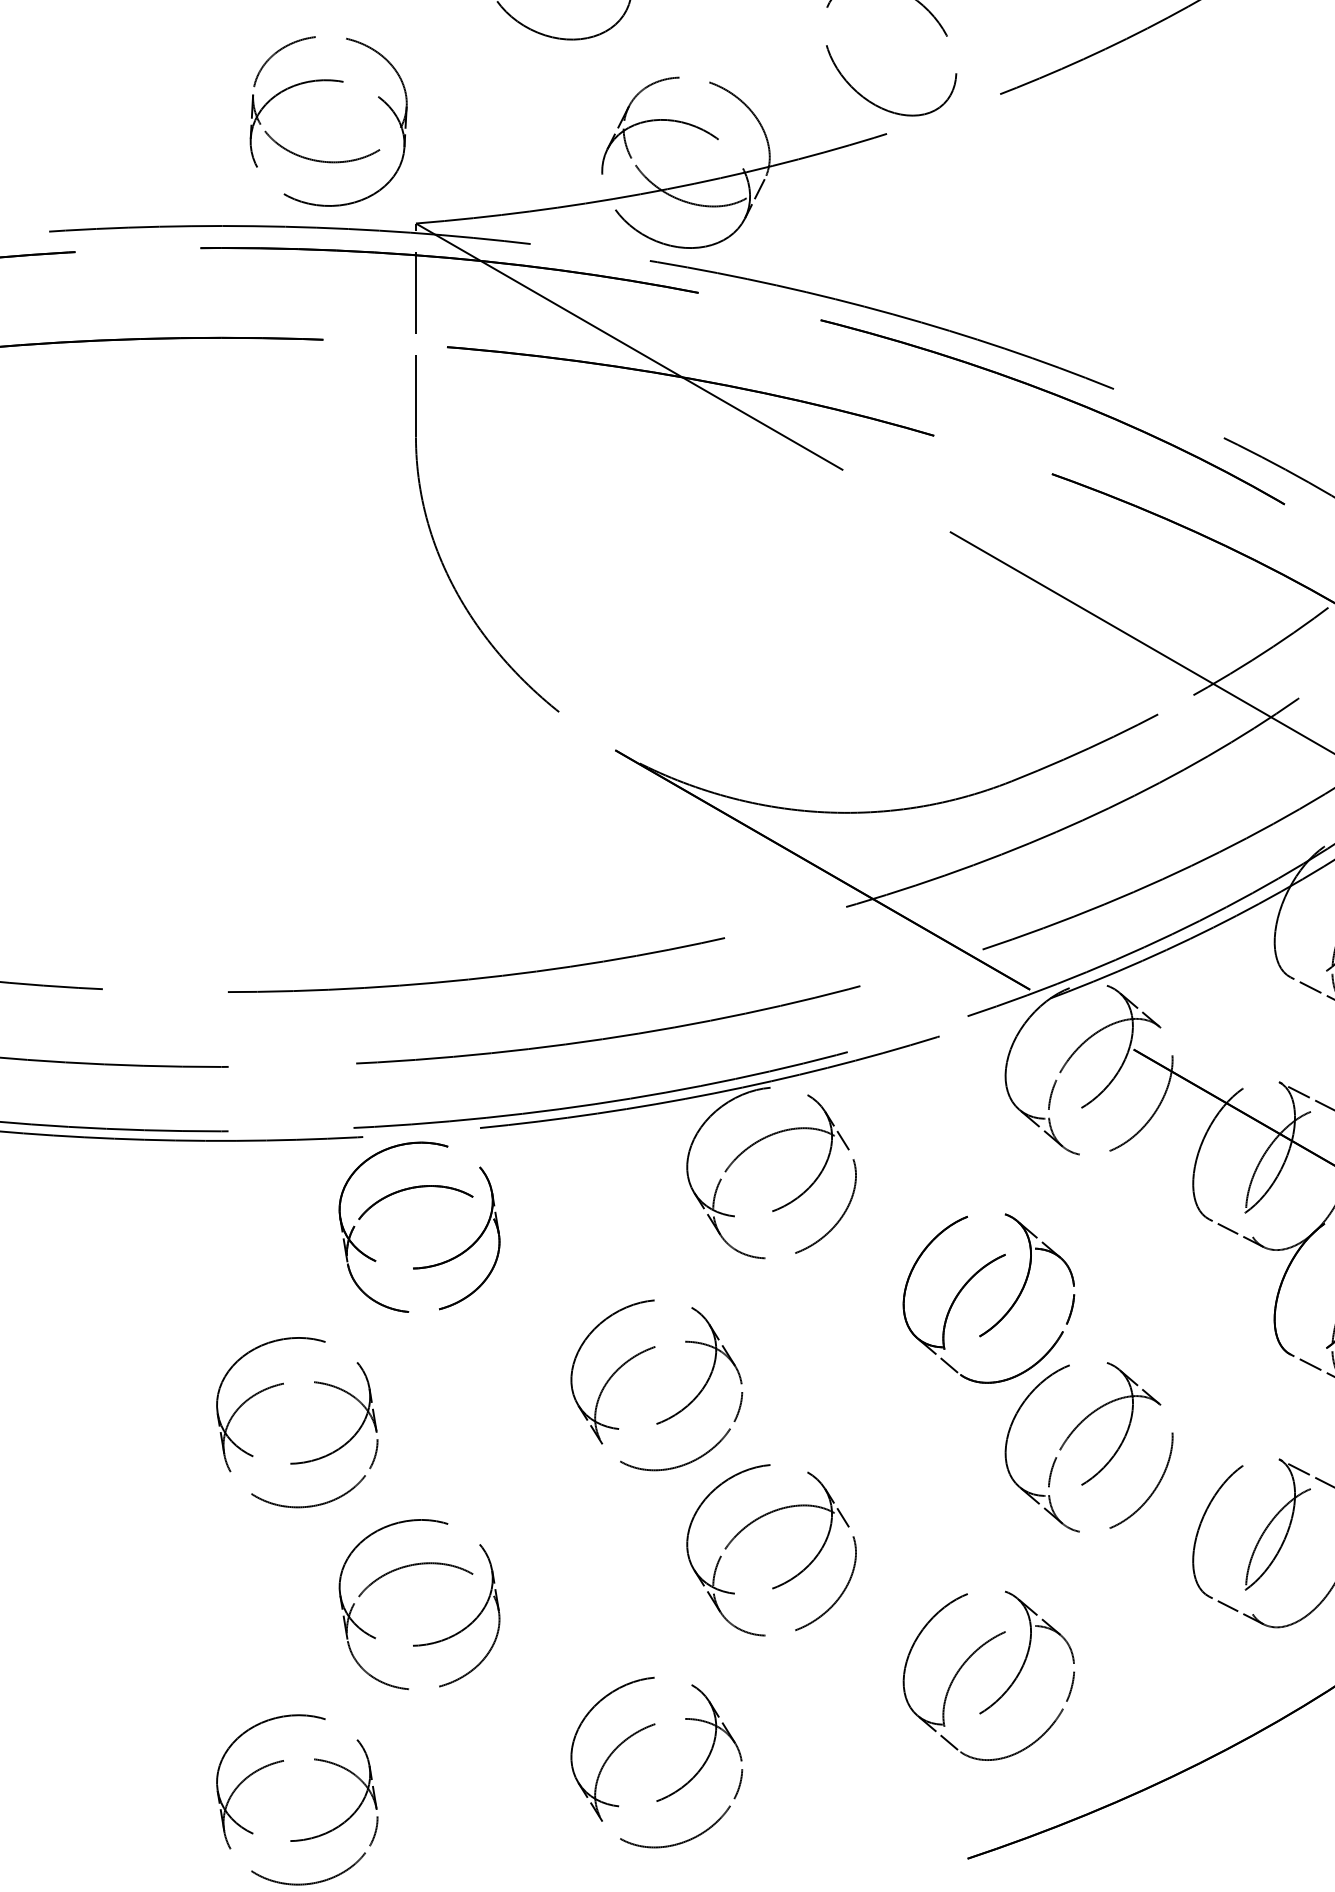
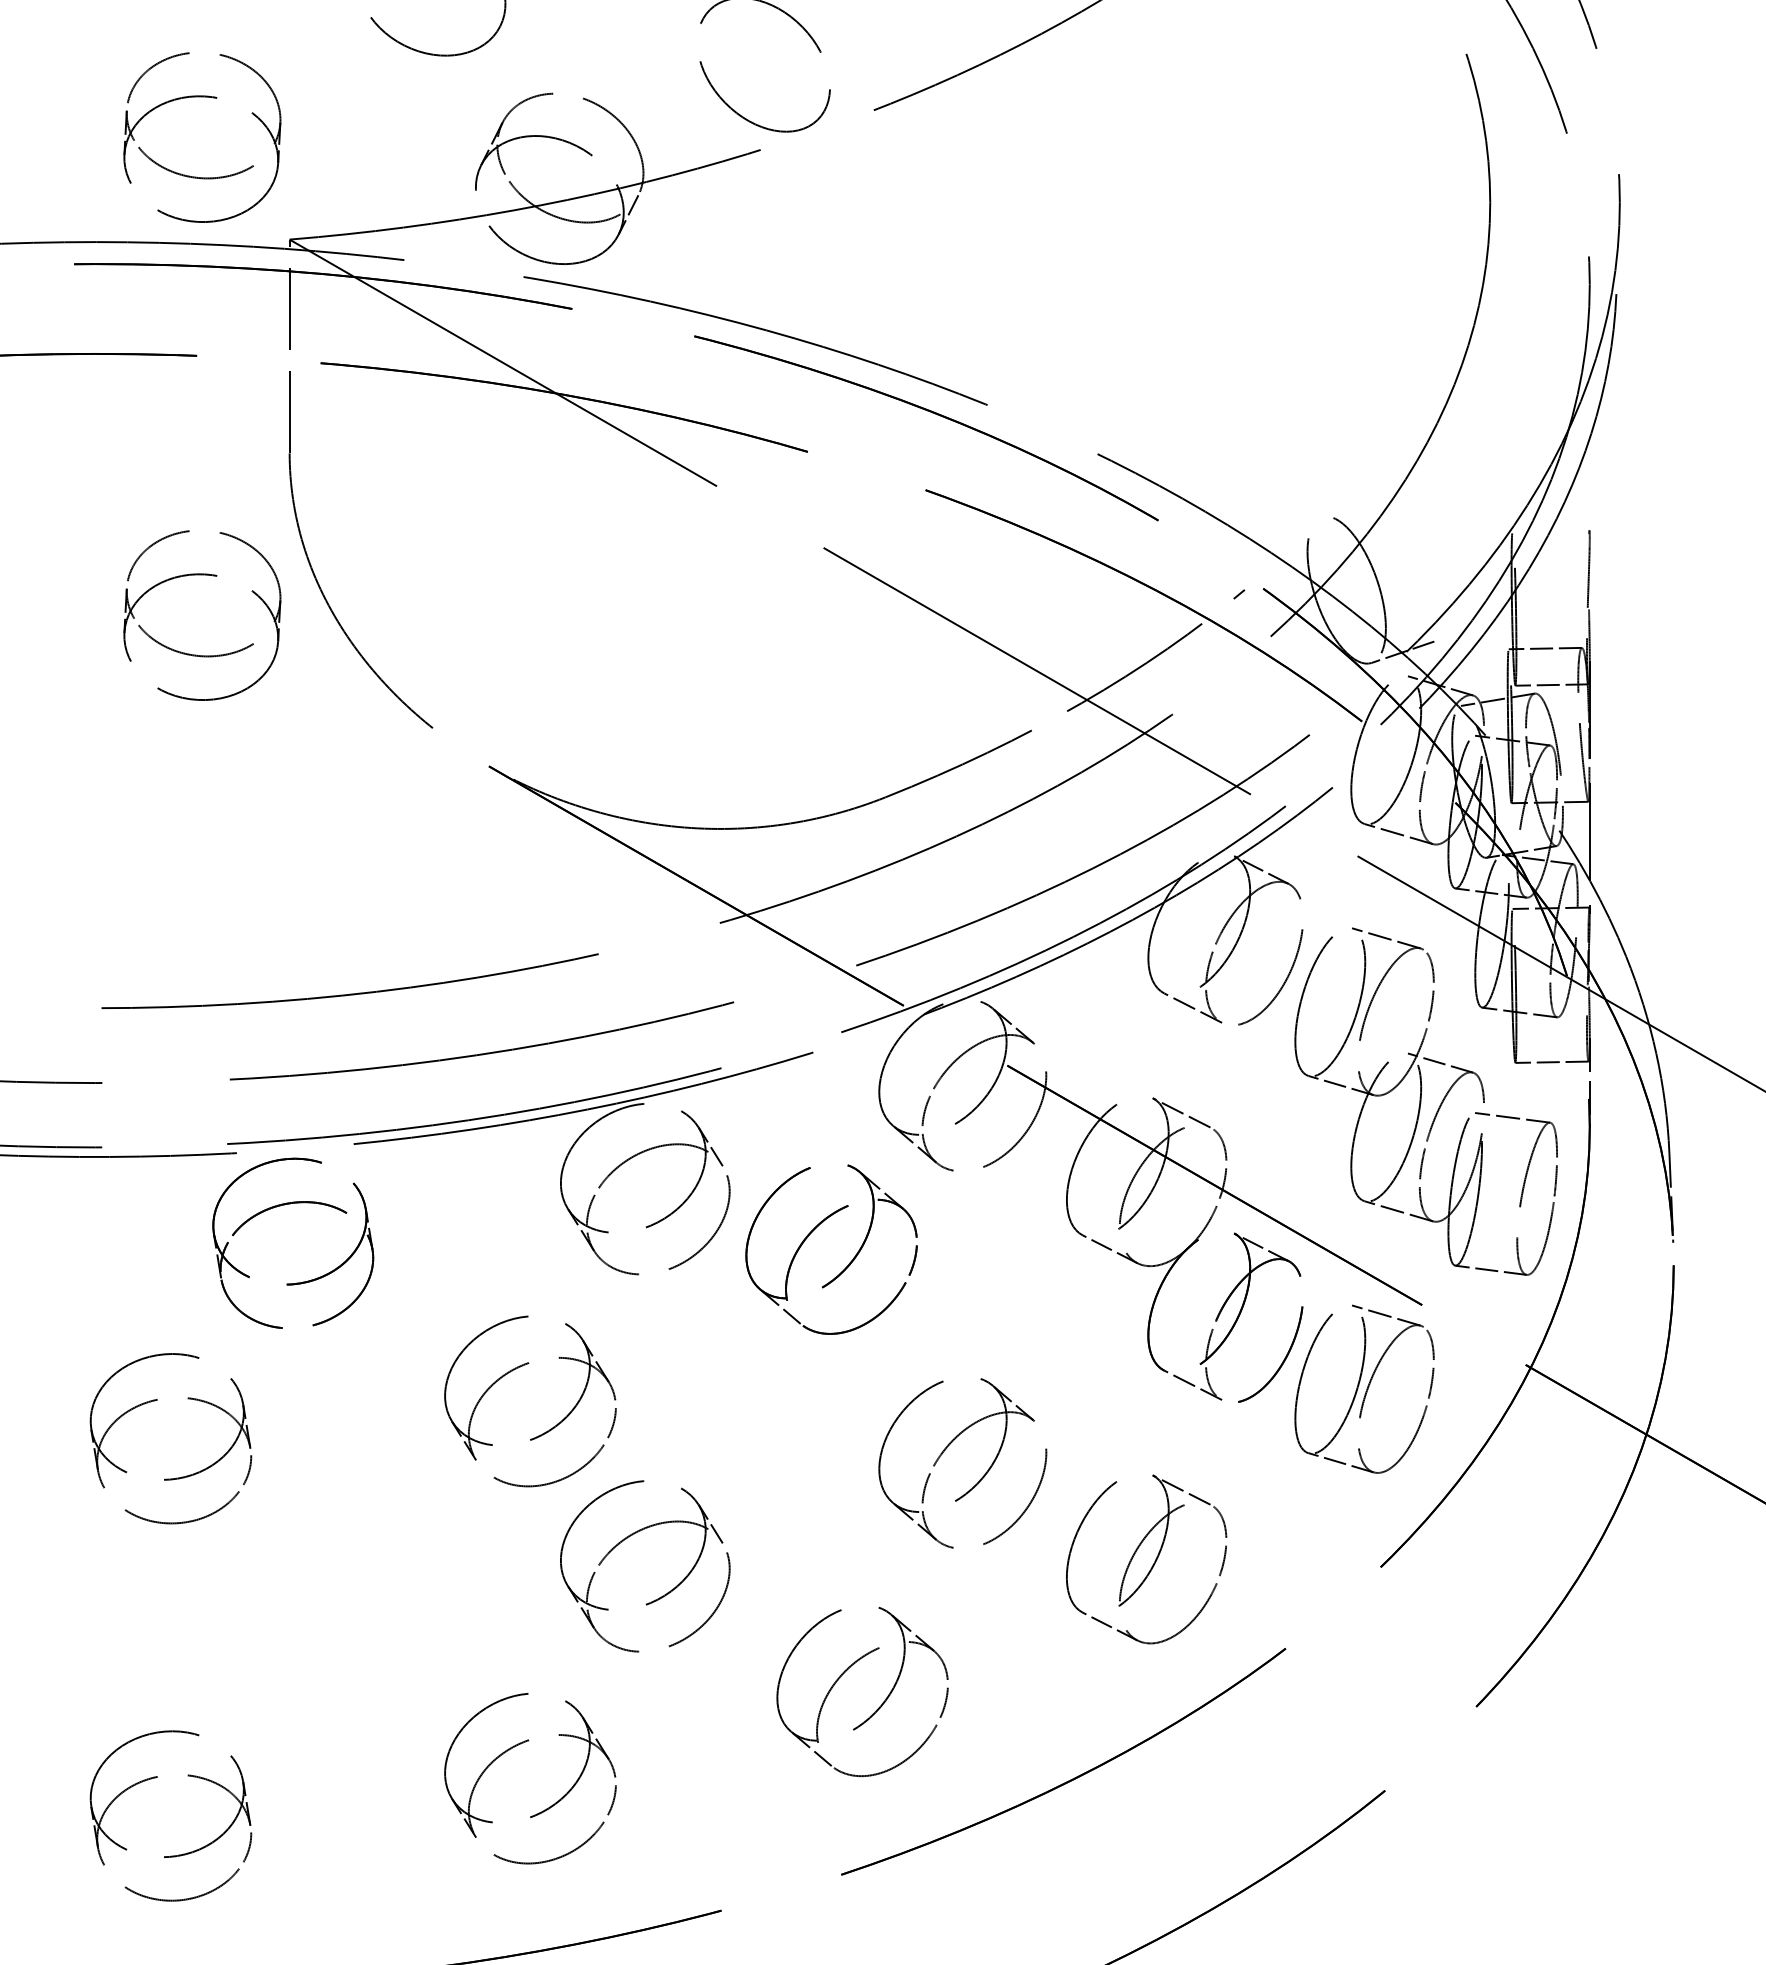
part: (322, 638) -> (196, 654), added
part: (1006, 1311) -> (849, 1262), moved
part: (411, 1566) -> (285, 1582), removed

